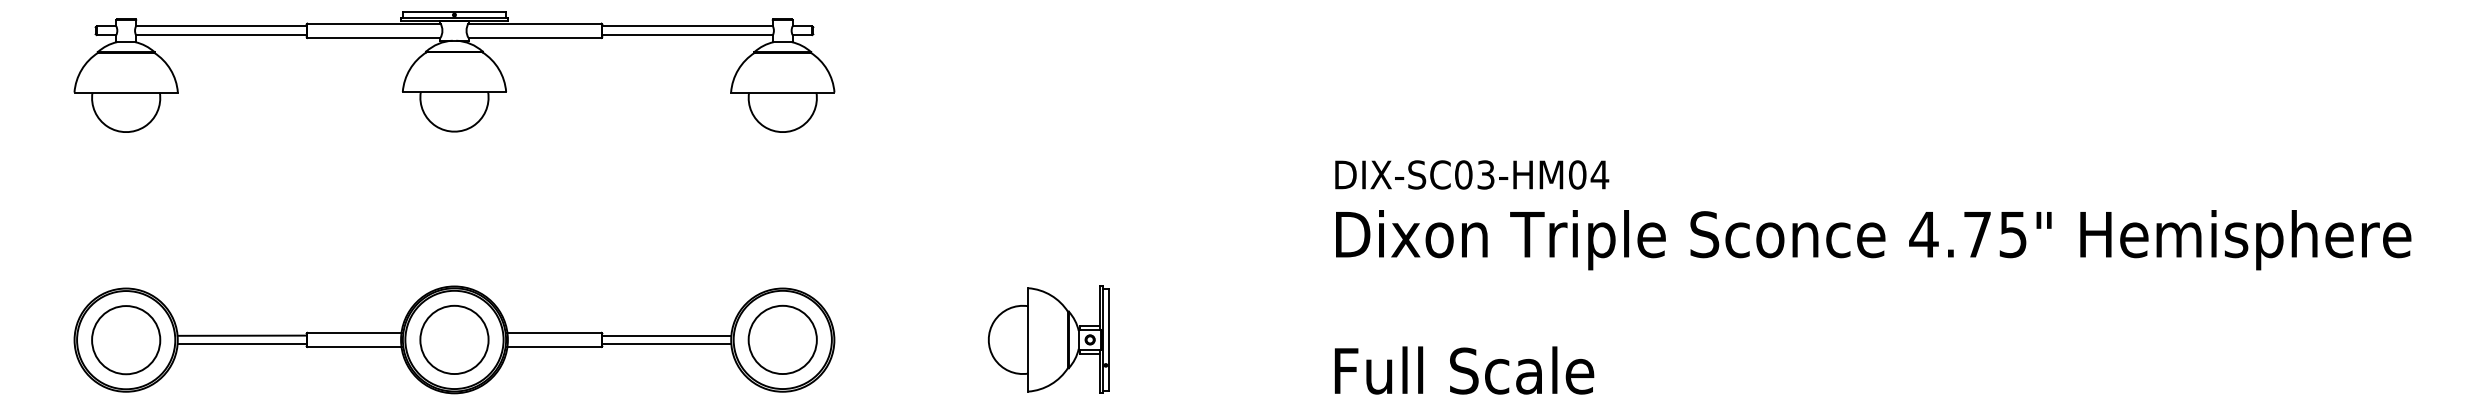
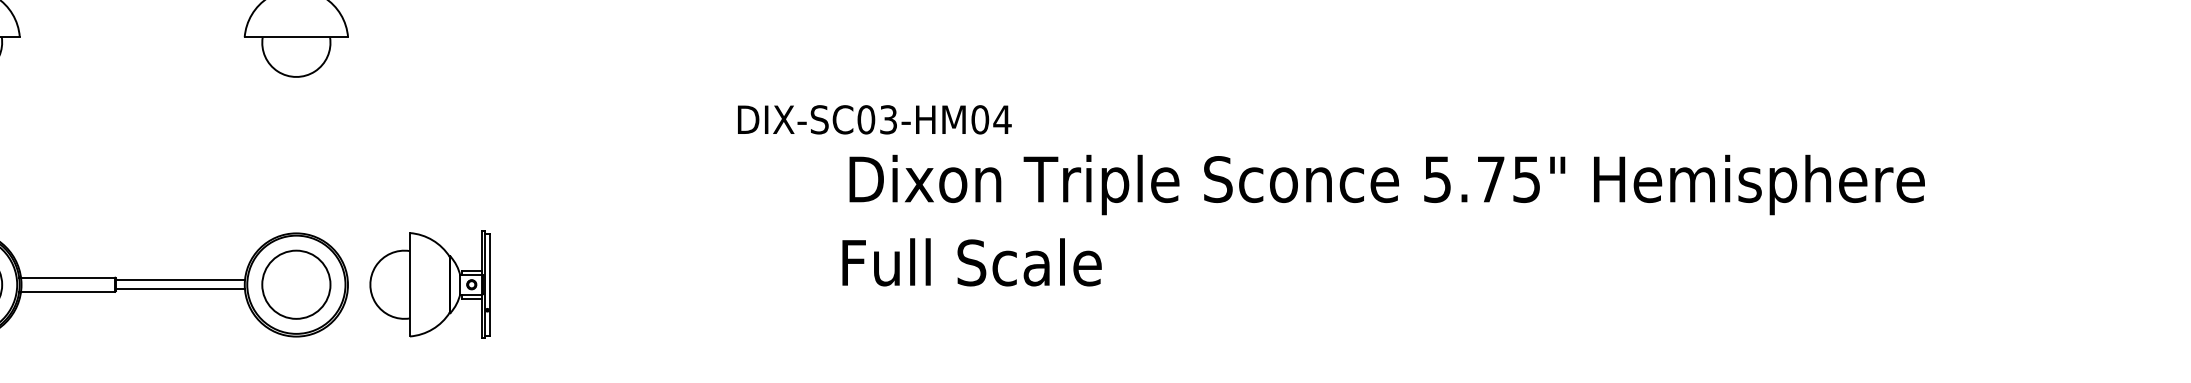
text: (1472, 174) -> (875, 119), moved
text: (1923, 235) -> (1437, 180), 4.75" -> 5.75"
part: (1048, 339) -> (430, 284), moved
text: (1464, 370) -> (972, 262), moved

